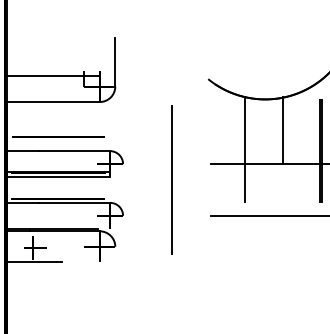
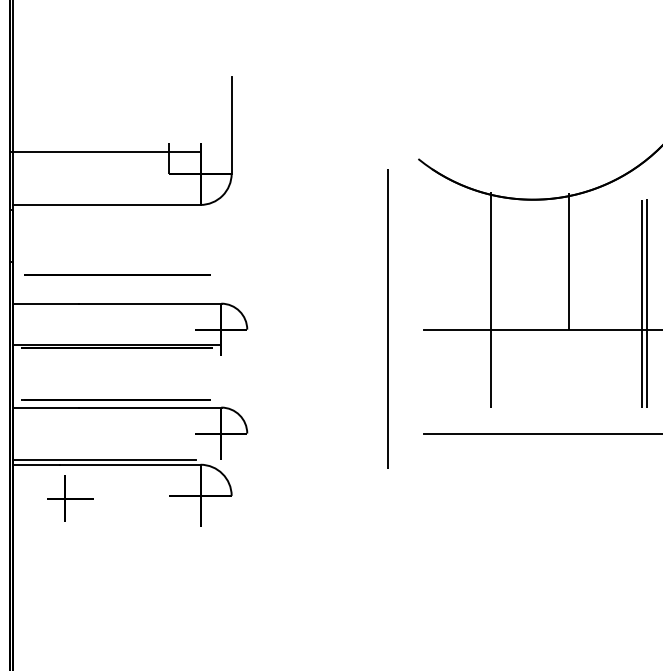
line: (58, 177) -> (117, 356), removed
line: (171, 179) -> (386, 318), moved
line: (35, 262) -> (71, 527), removed

